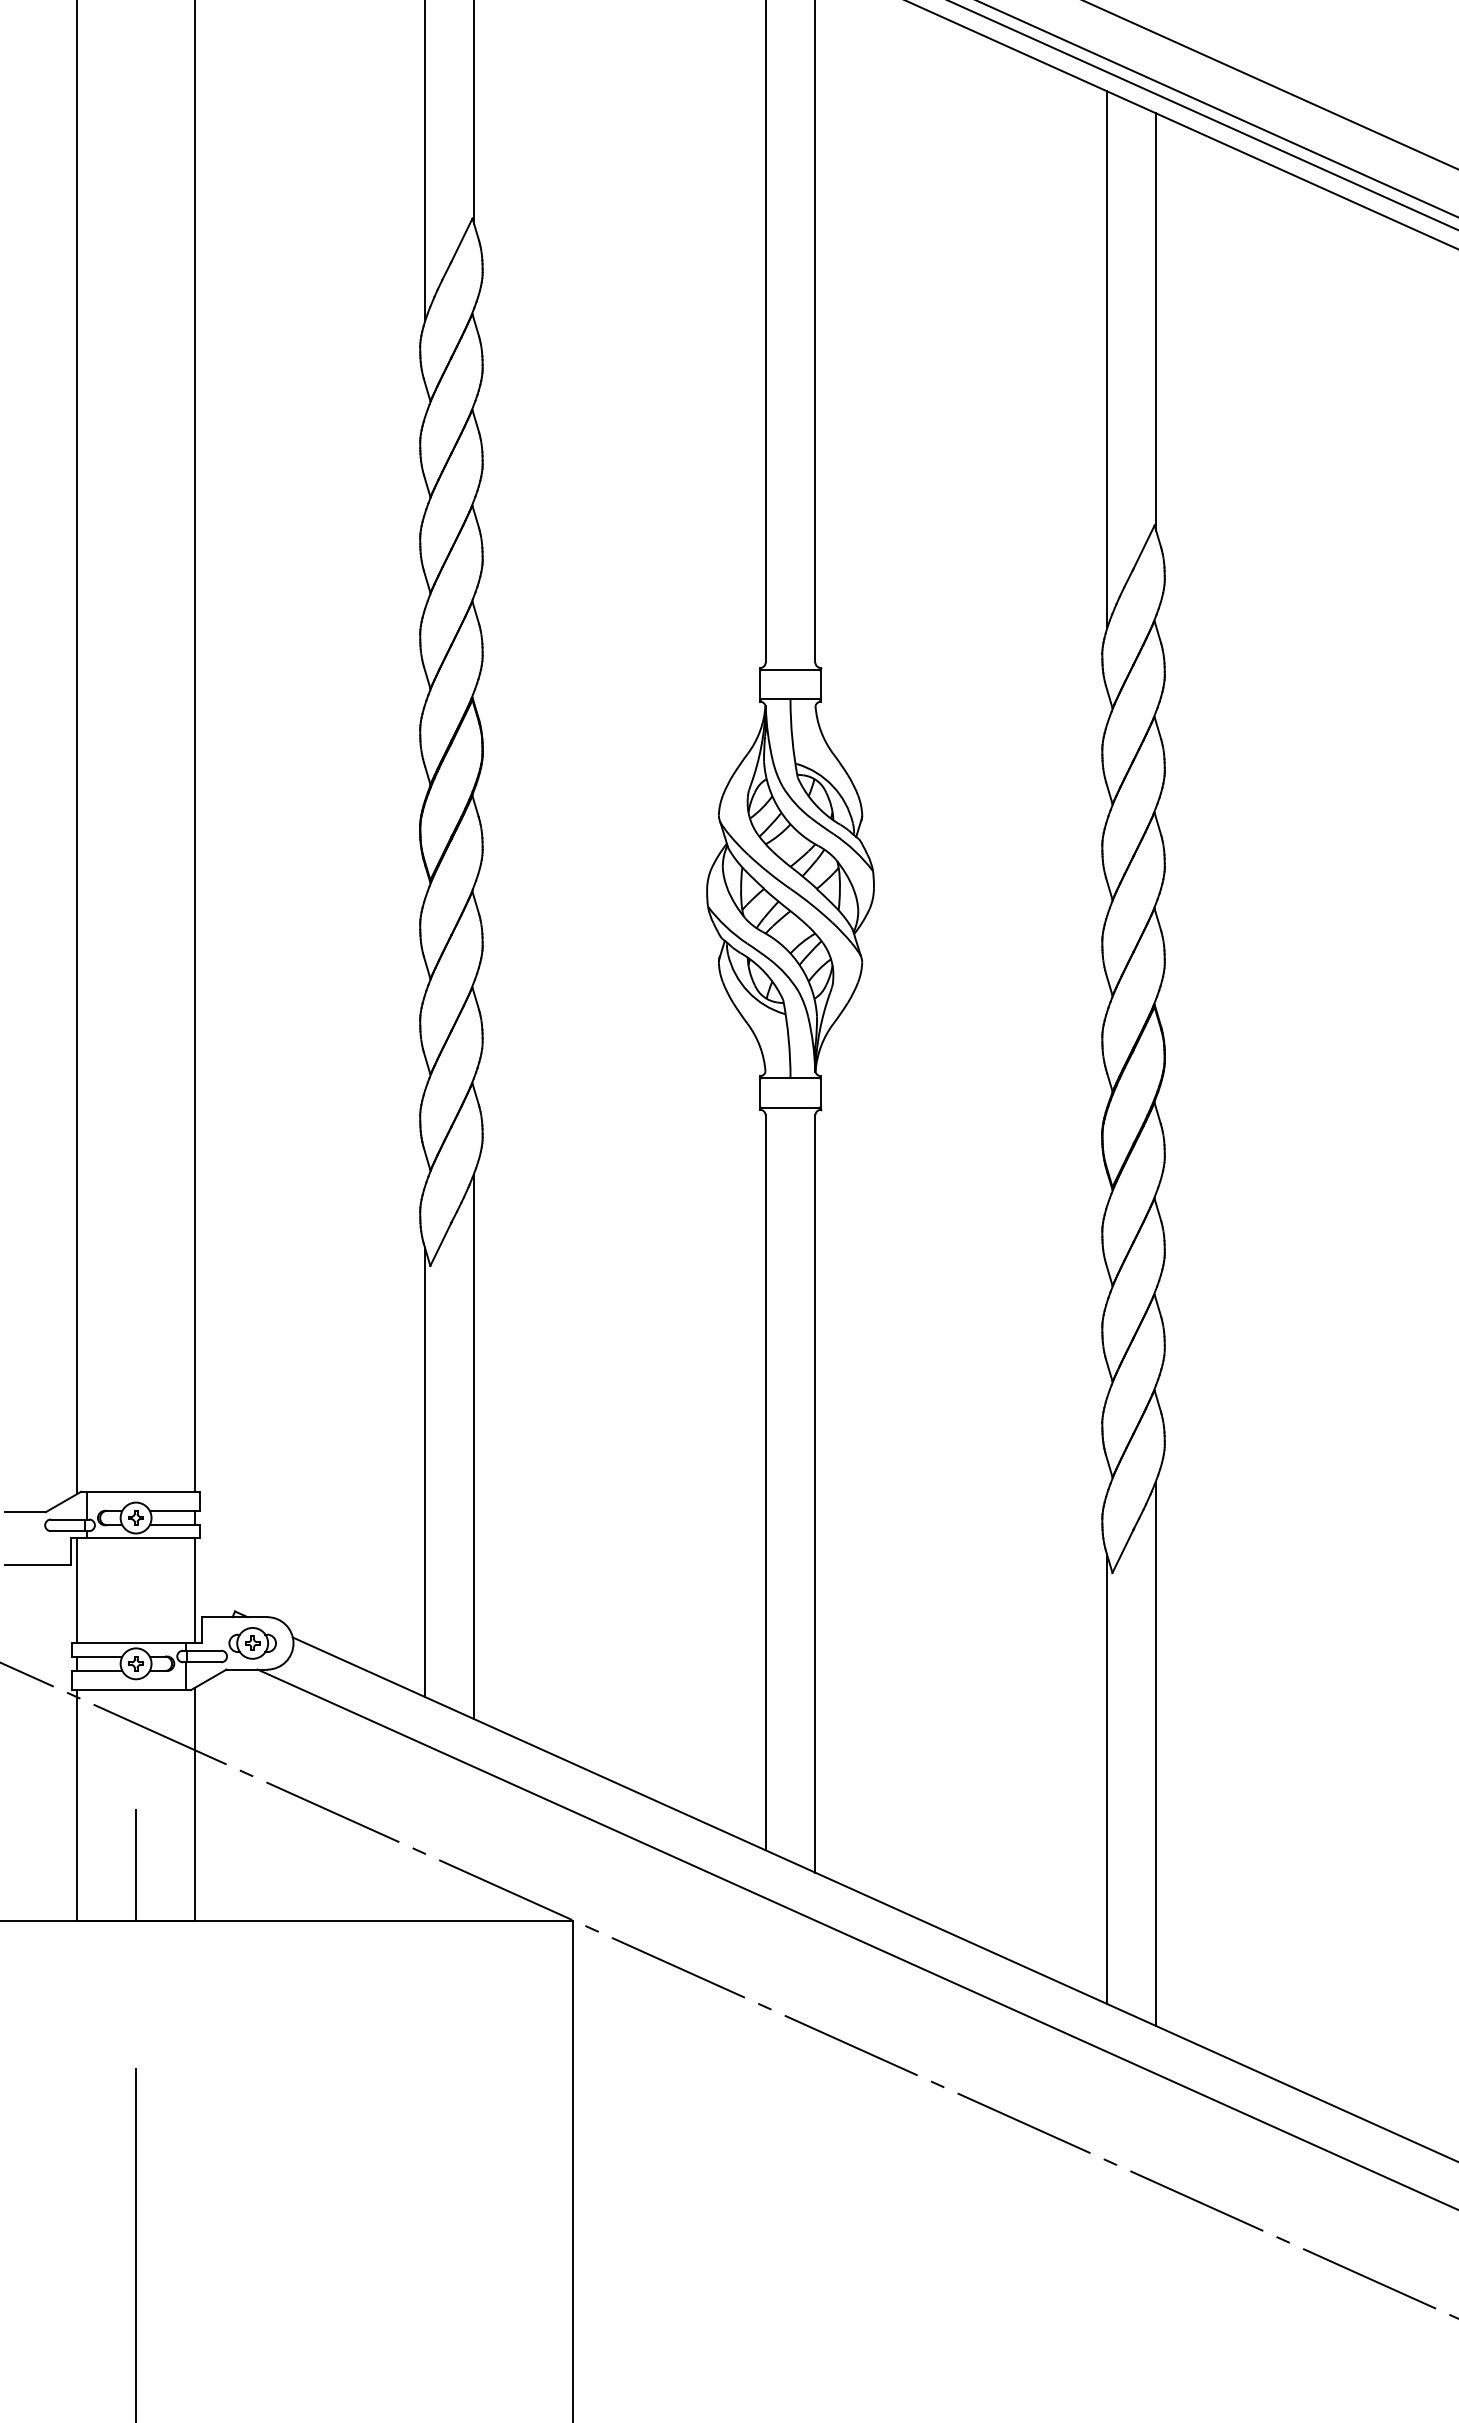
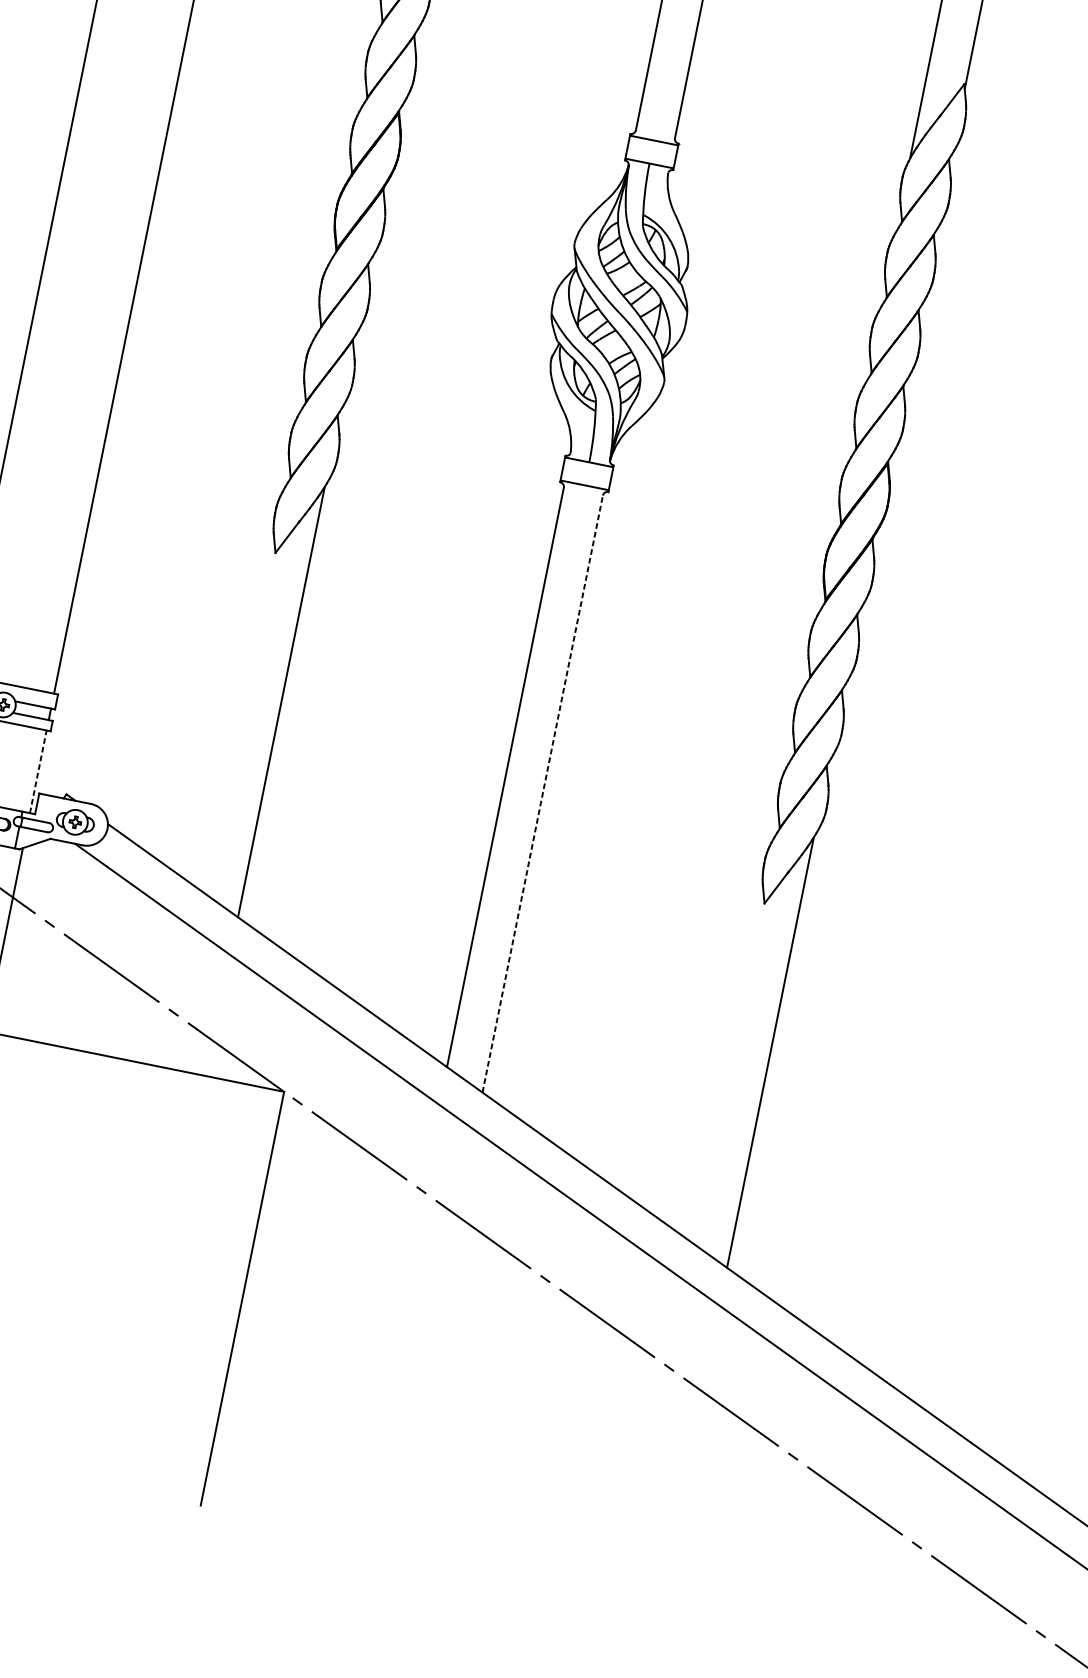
line: (424, 1471) -> (238, 714), removed
line: (815, 1493) -> (542, 793), solid -> dashed
line: (195, 1590) -> (38, 771), solid -> dashed
line: (1106, 1778) -> (727, 1064), removed

